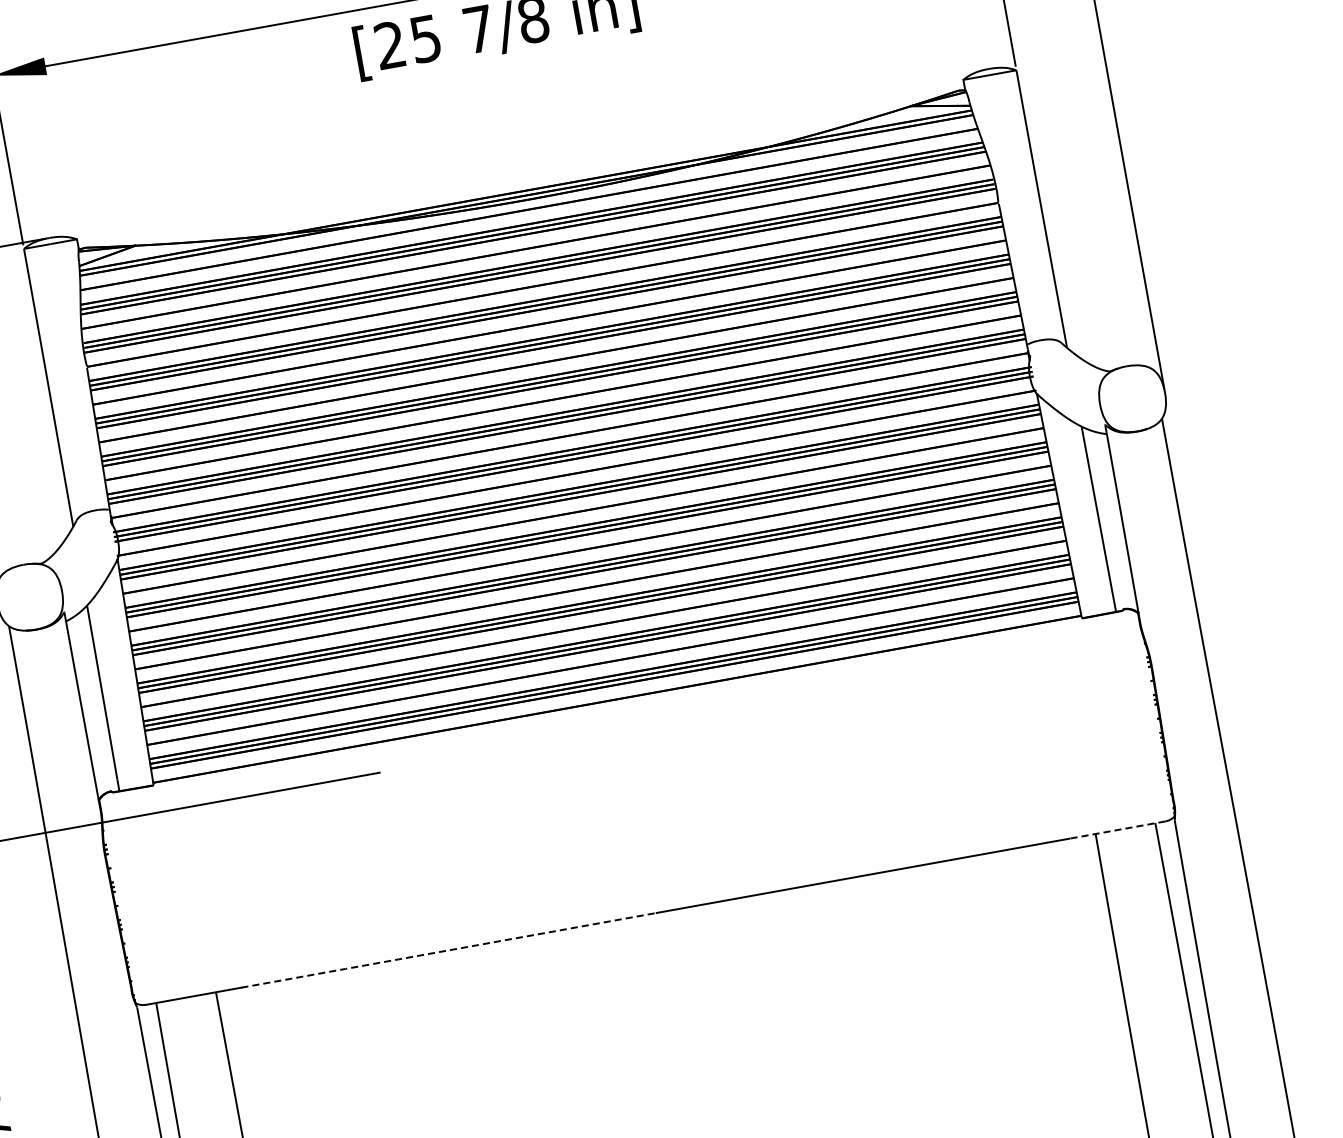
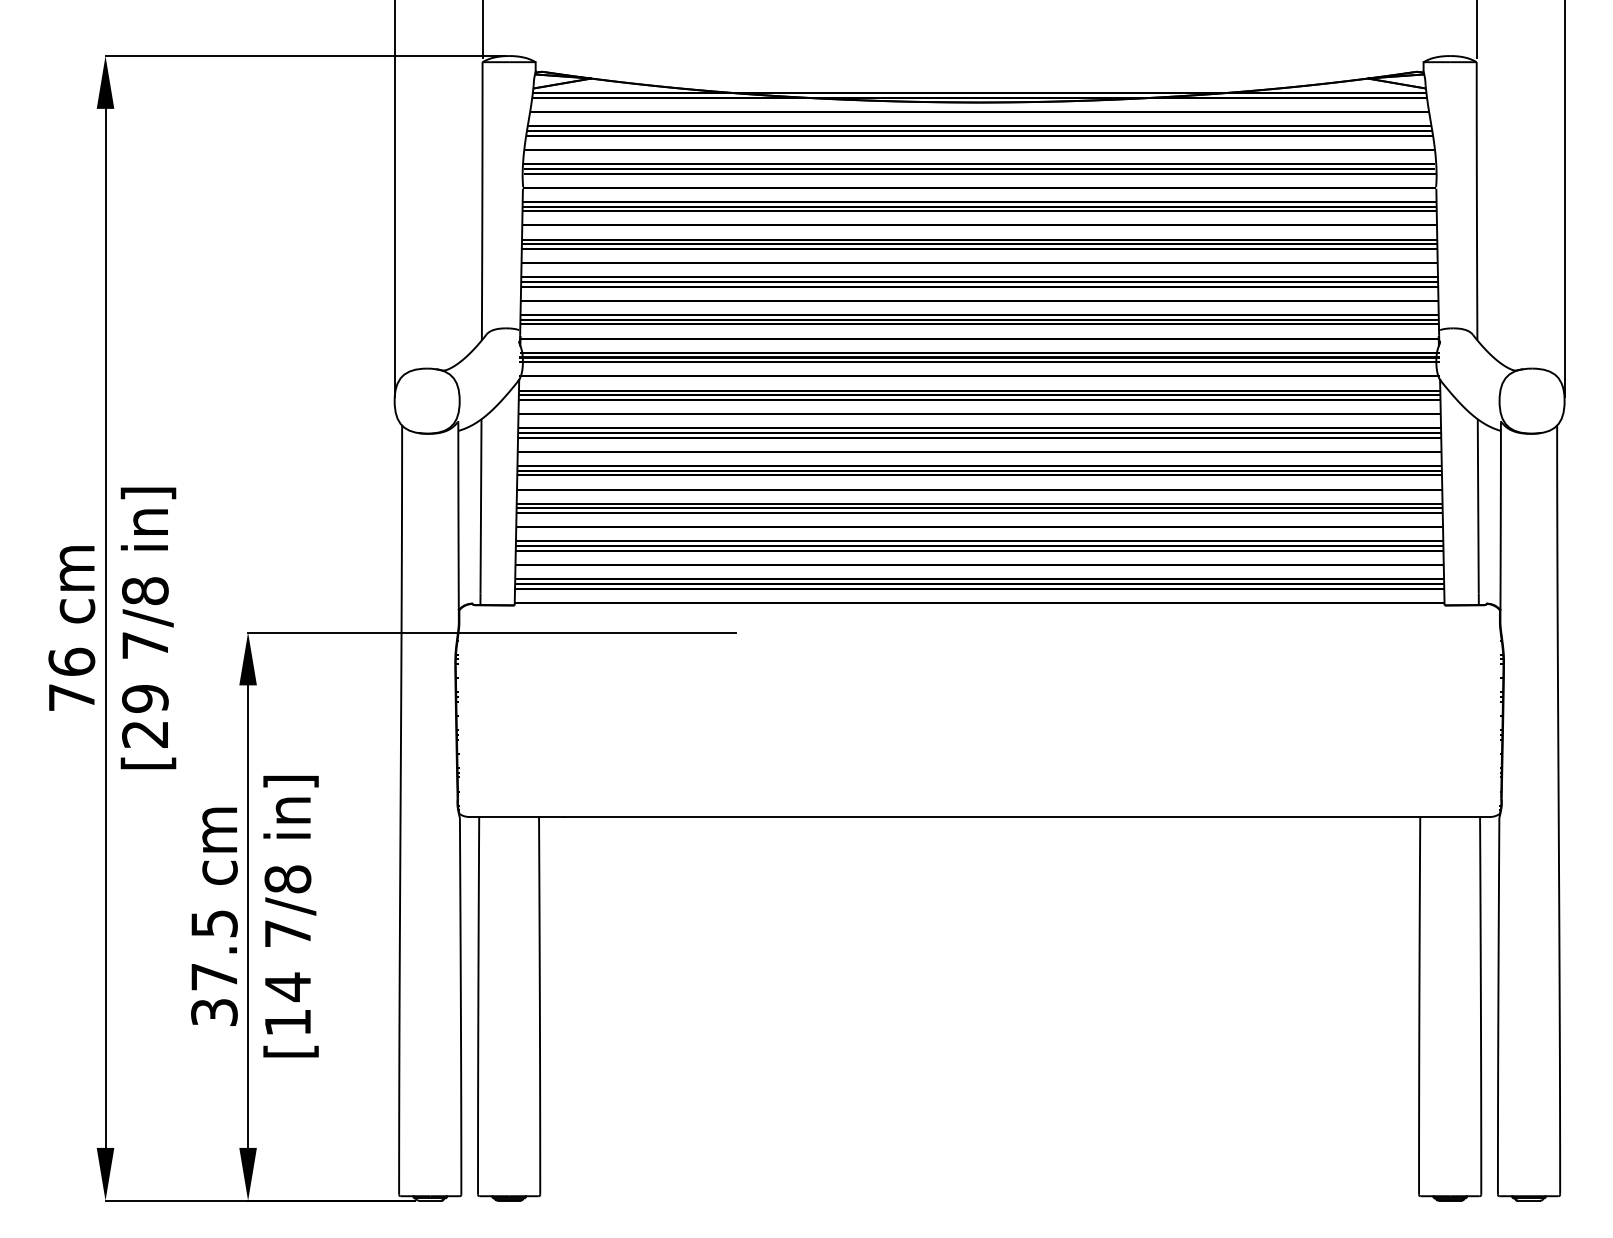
line: (1117, 830) -> (1442, 817), dashed -> solid
line: (449, 950) -> (772, 817), dashed -> solid

